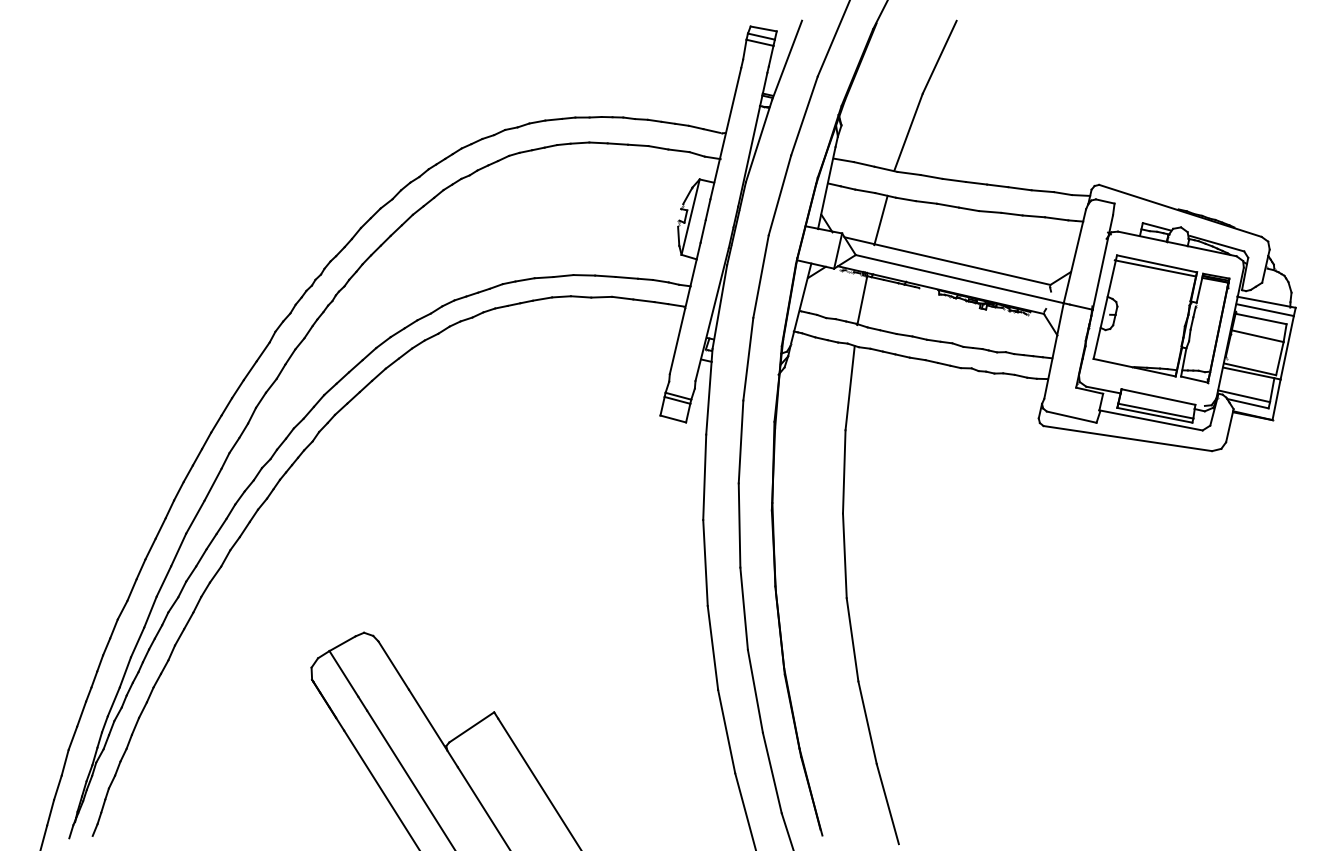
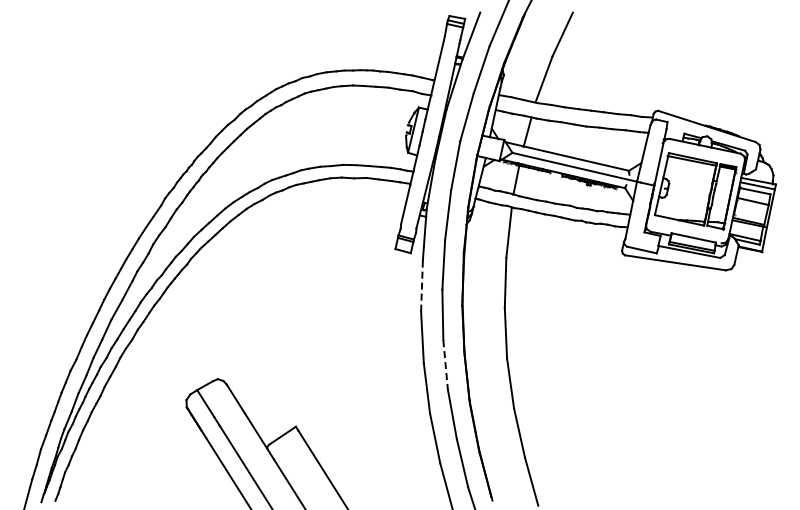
line: (705, 478) -> (422, 286), solid -> dashed
line: (743, 608) -> (445, 364), solid -> dashed

